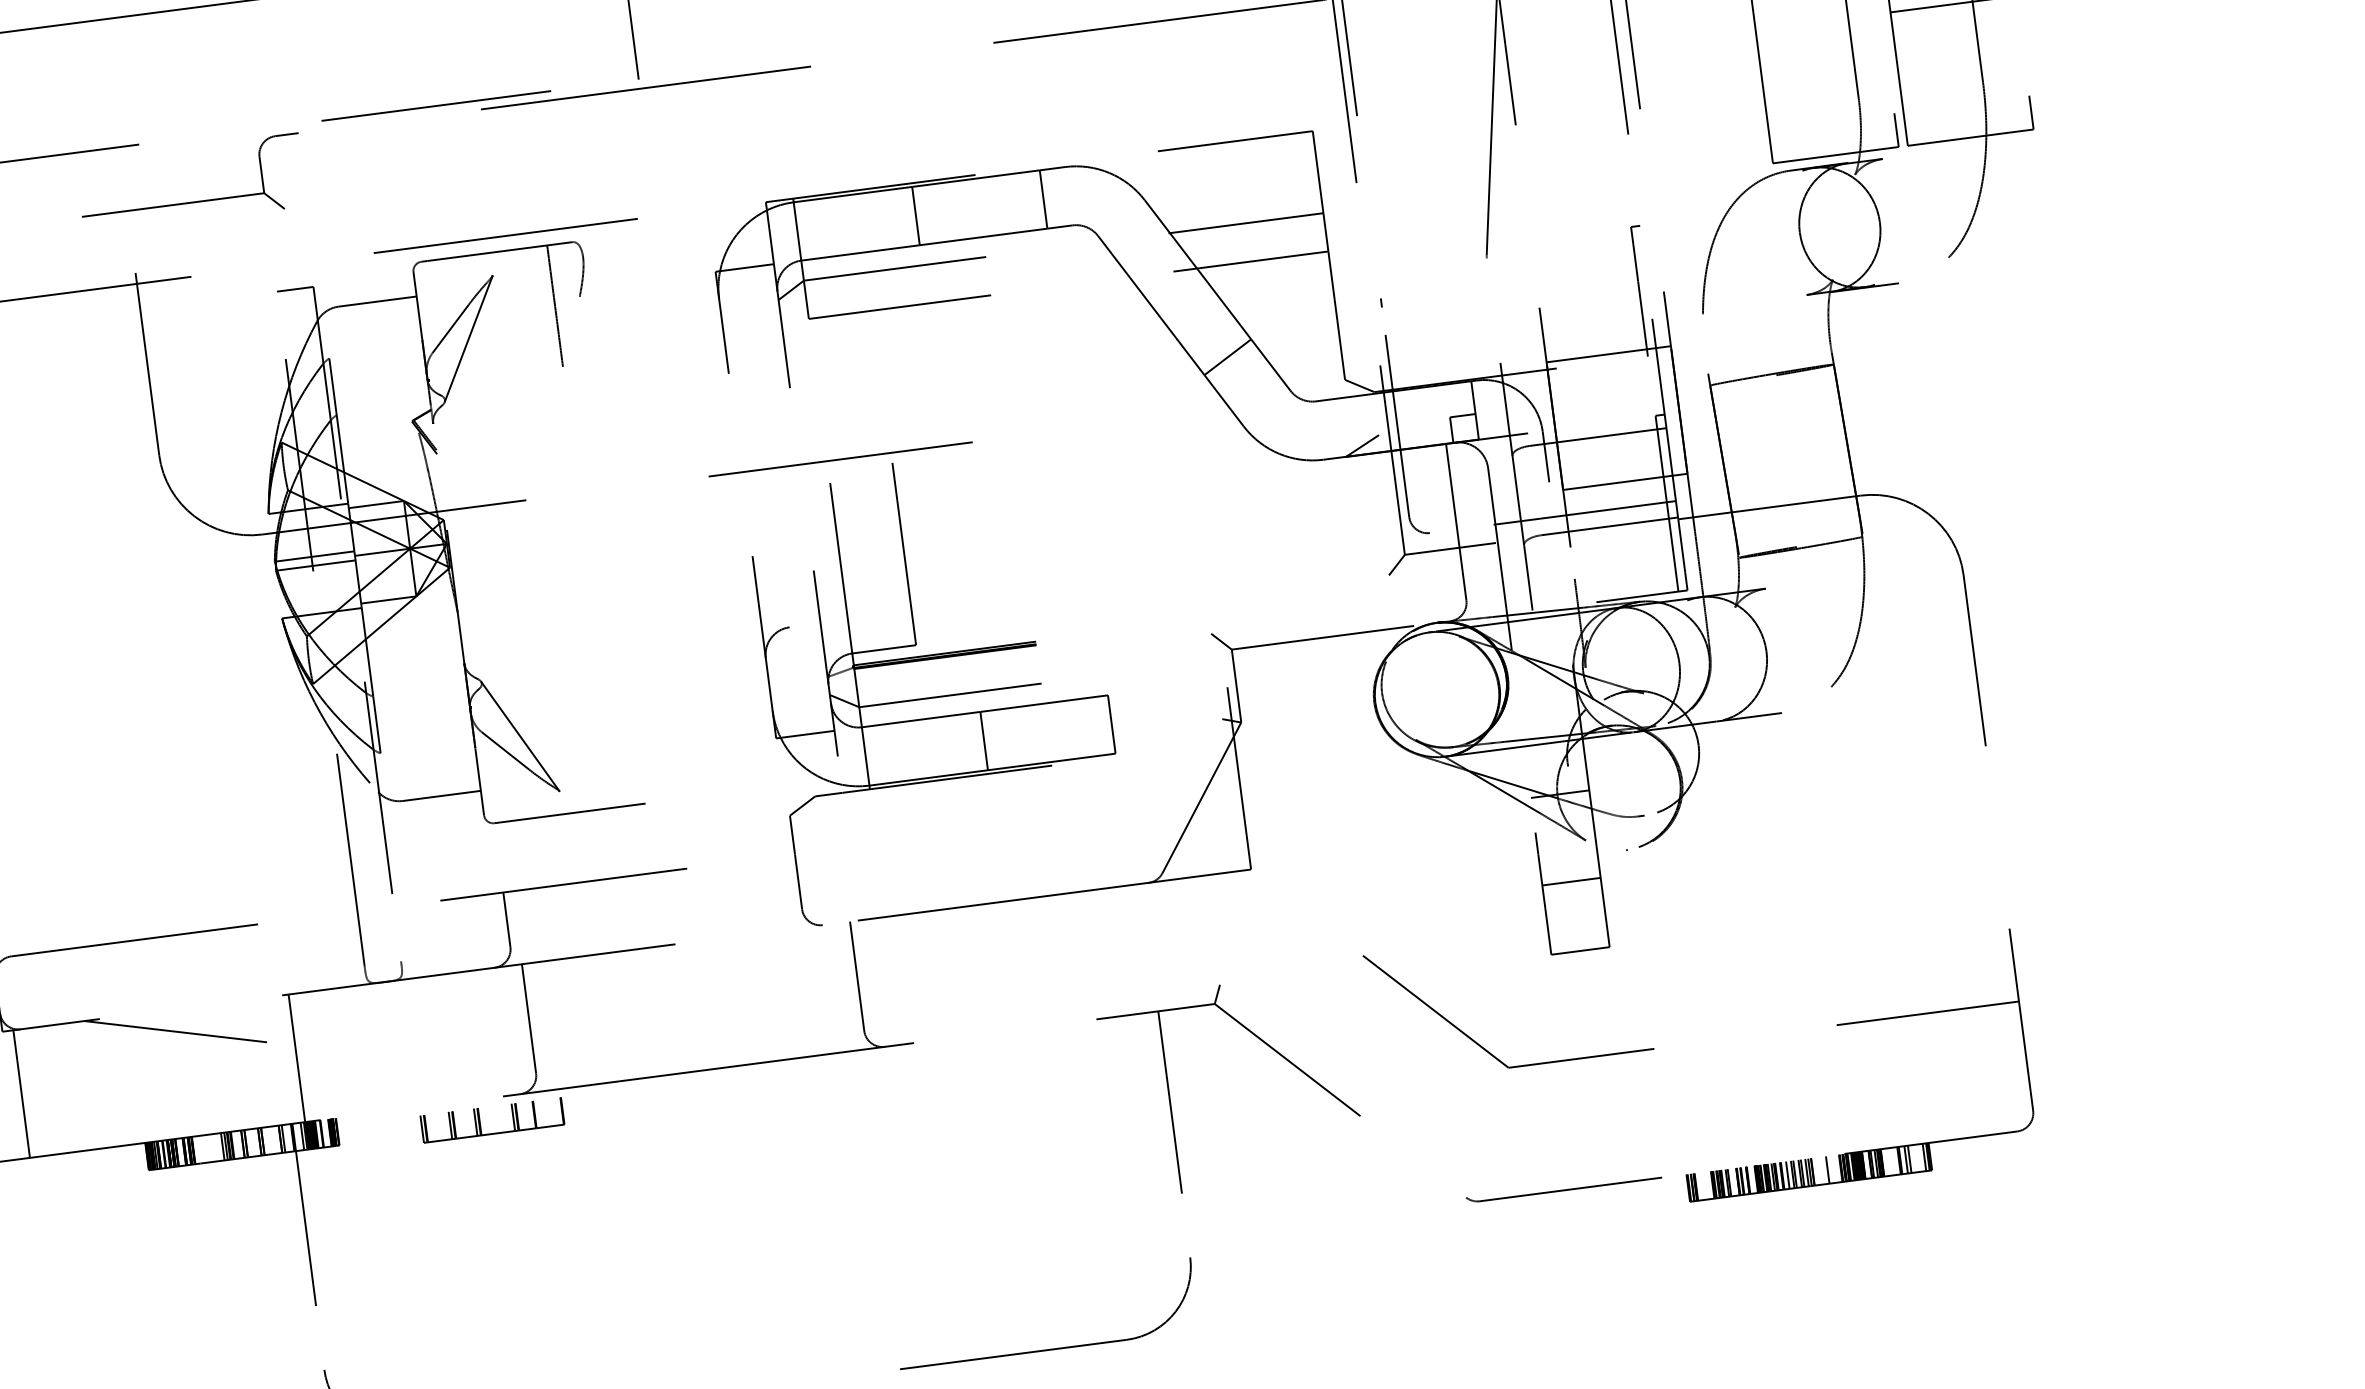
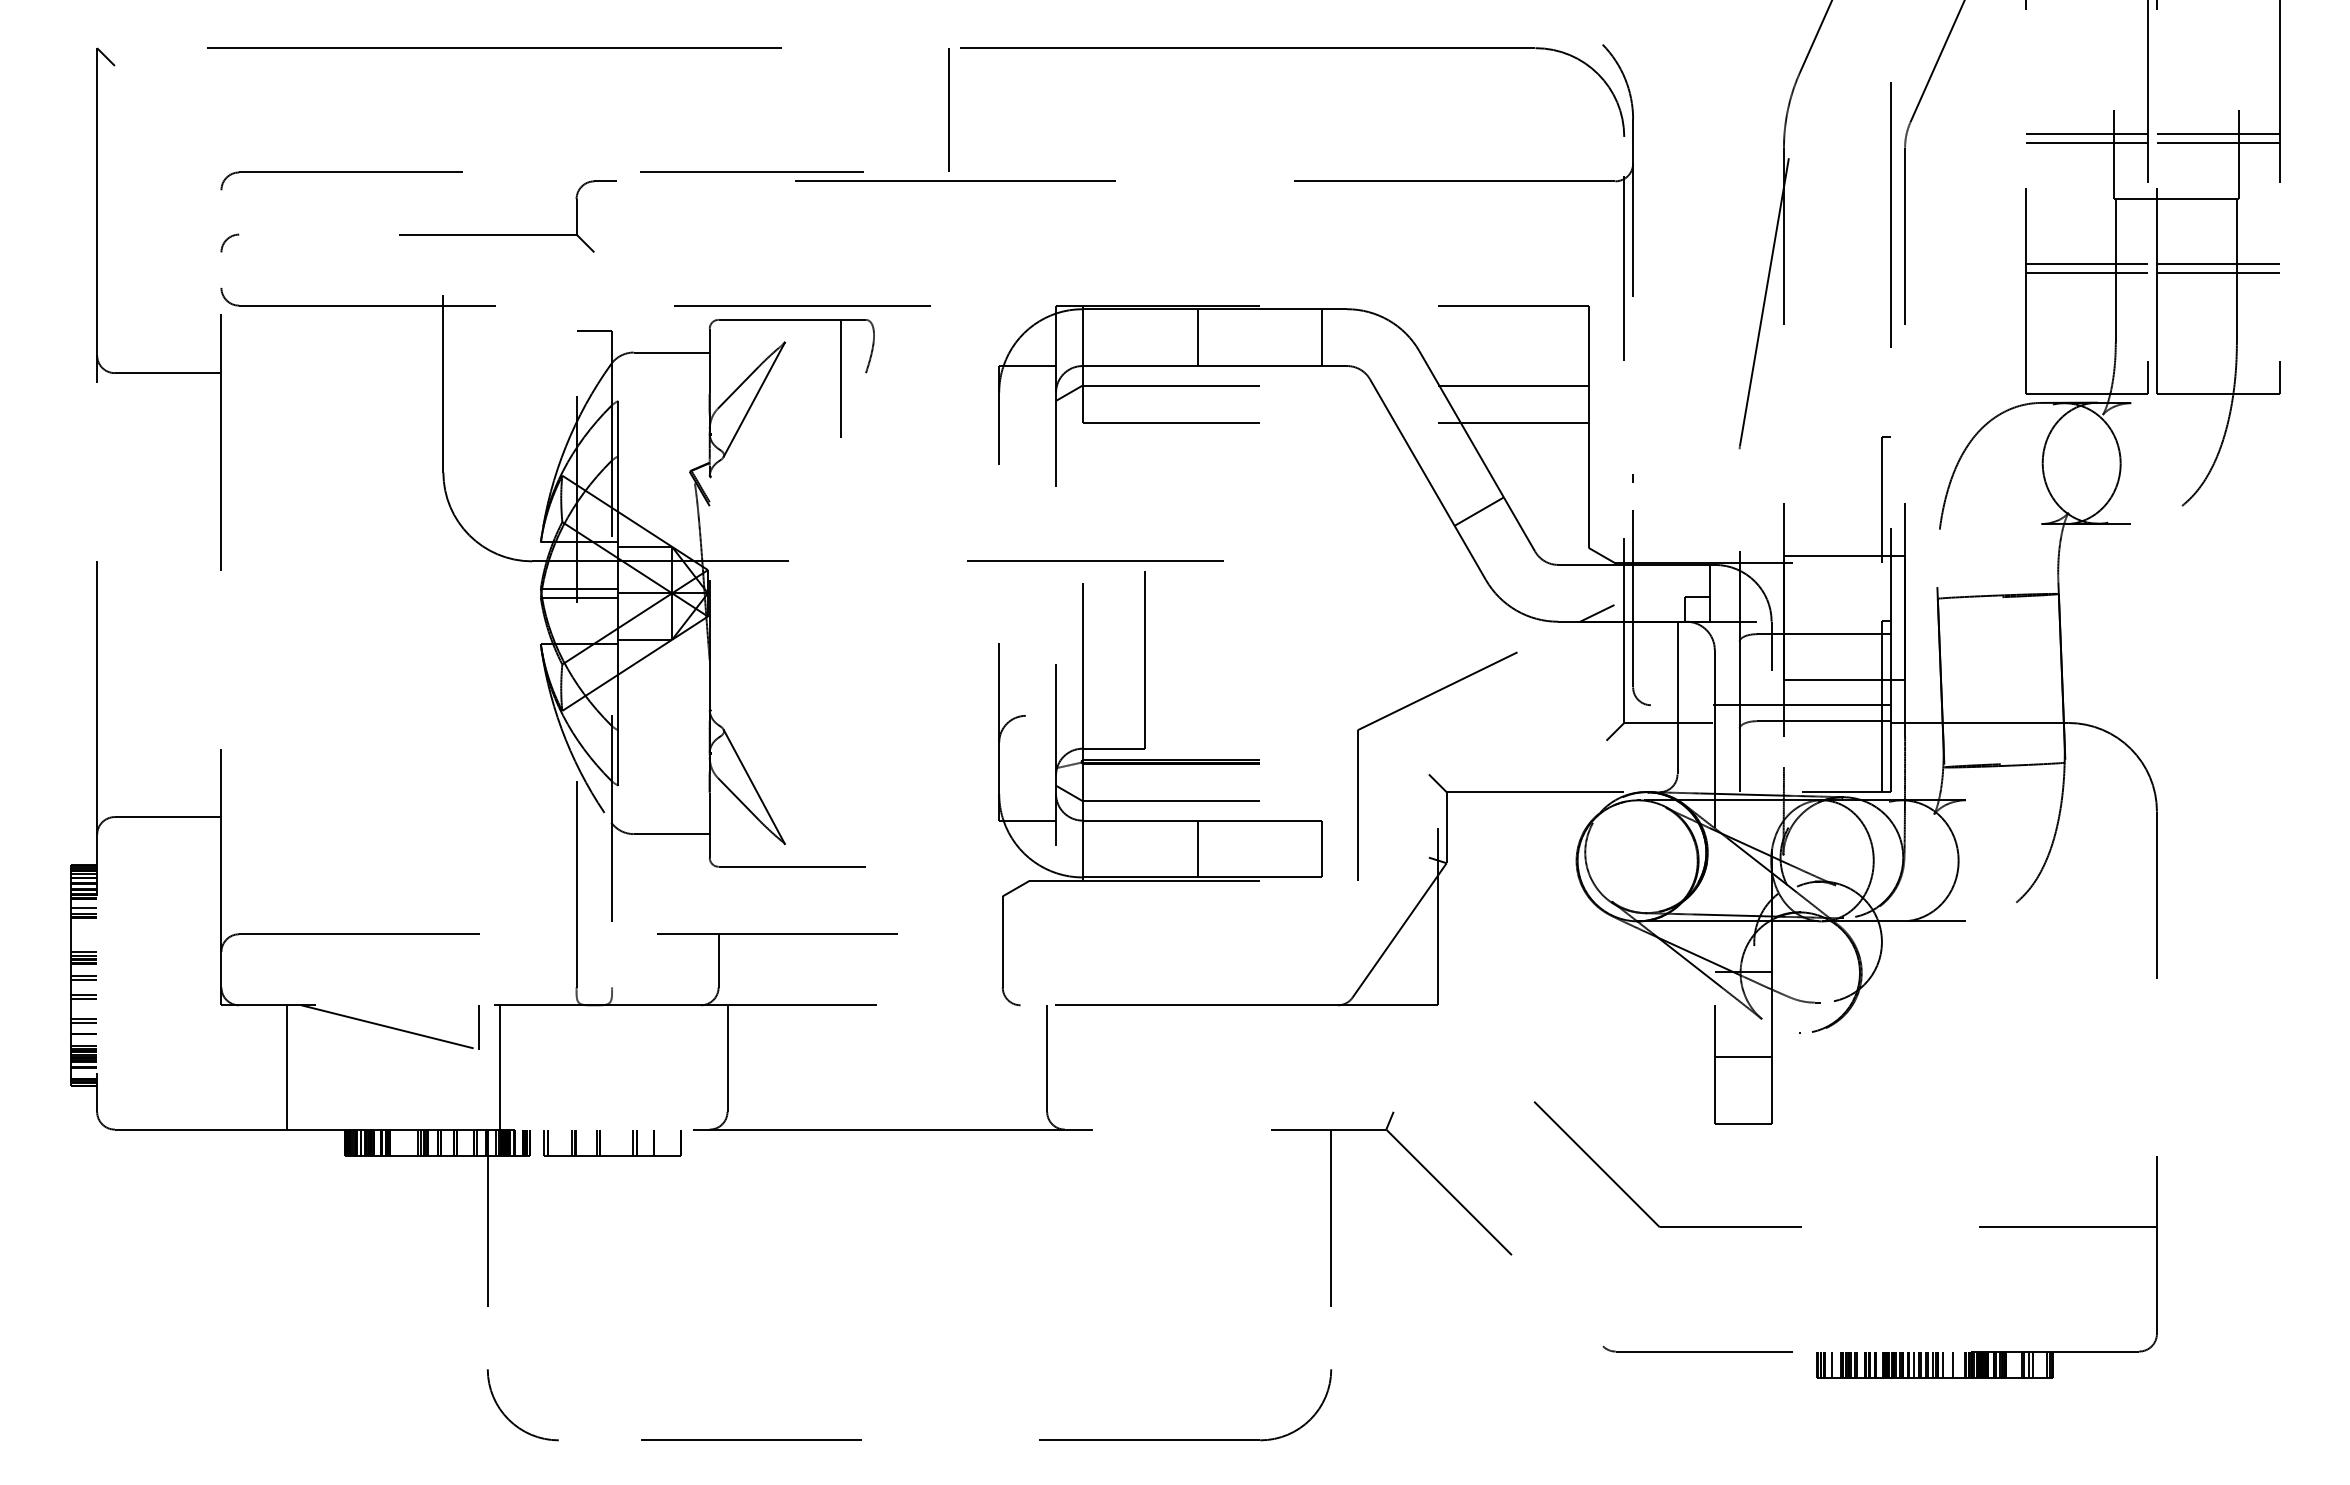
line: (1953, 13) -> (2217, 272), added
line: (1818, 21) -> (2086, 263), added
line: (1819, 30) -> (2086, 272), added
part: (1184, 565) -> (1411, 705), added
line: (269, 1020) -> (478, 1027), added
line: (22, 1094) -> (287, 1067), moved
part: (479, 1122) -> (600, 1143), moved
line: (1817, 1171) -> (1942, 1364), added
line: (1703, 1185) -> (1831, 1364), added

